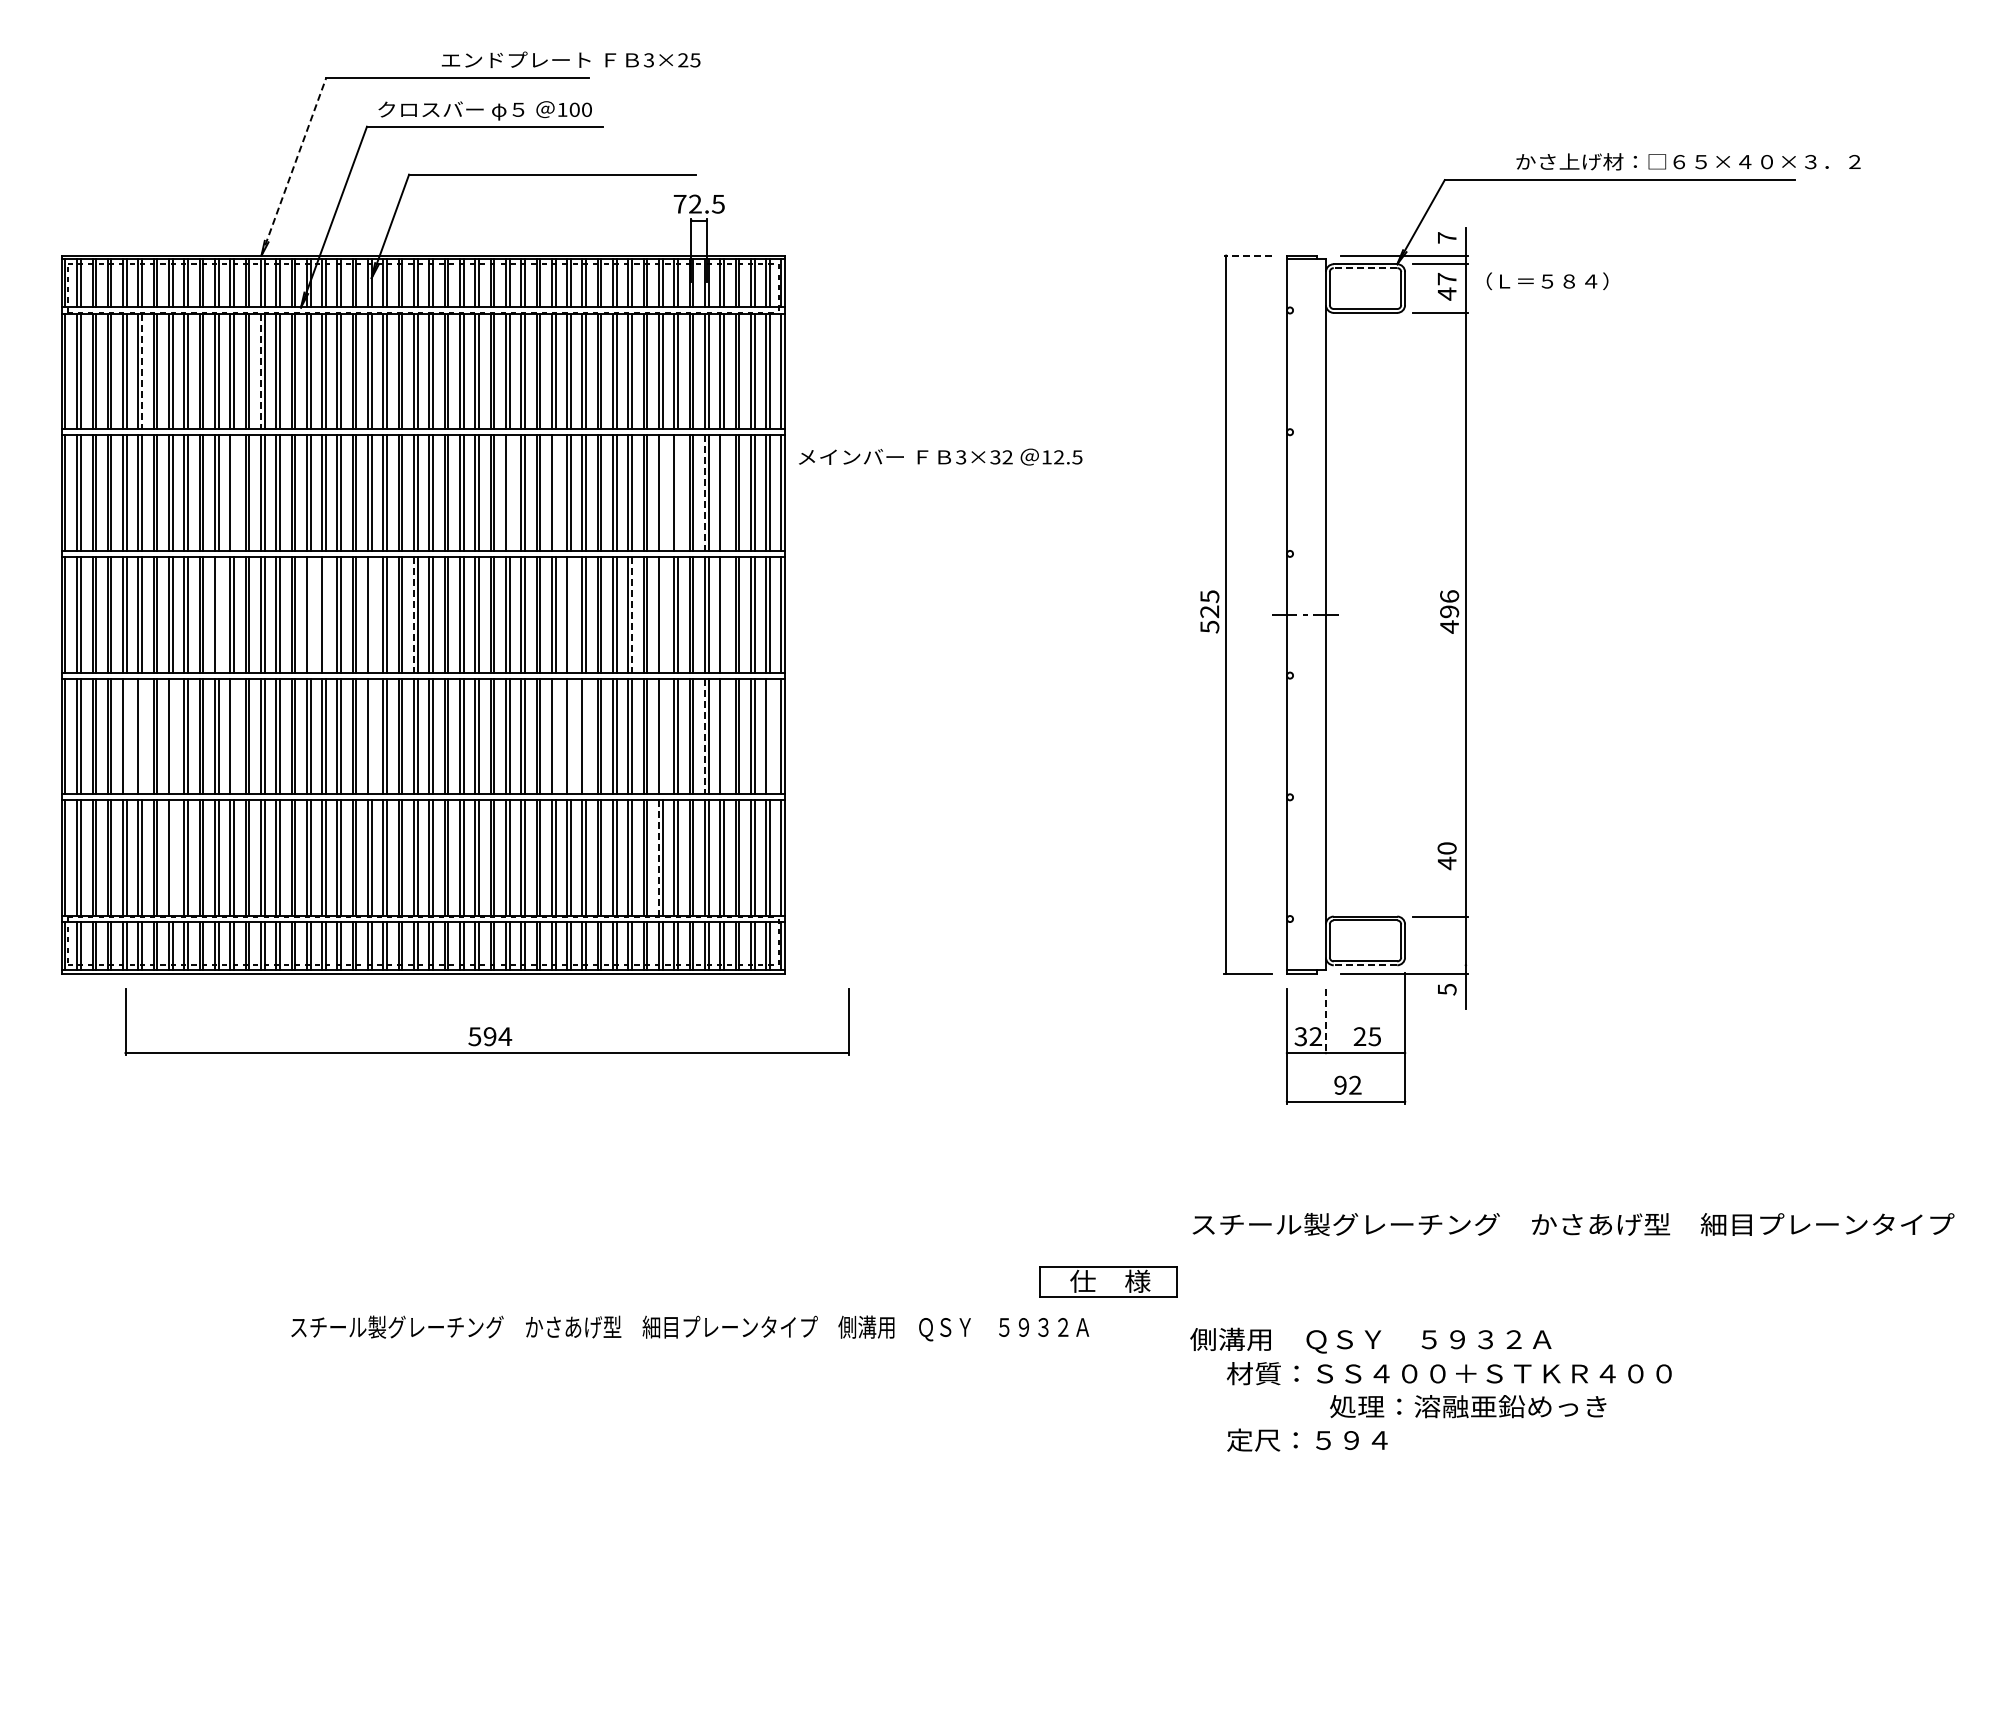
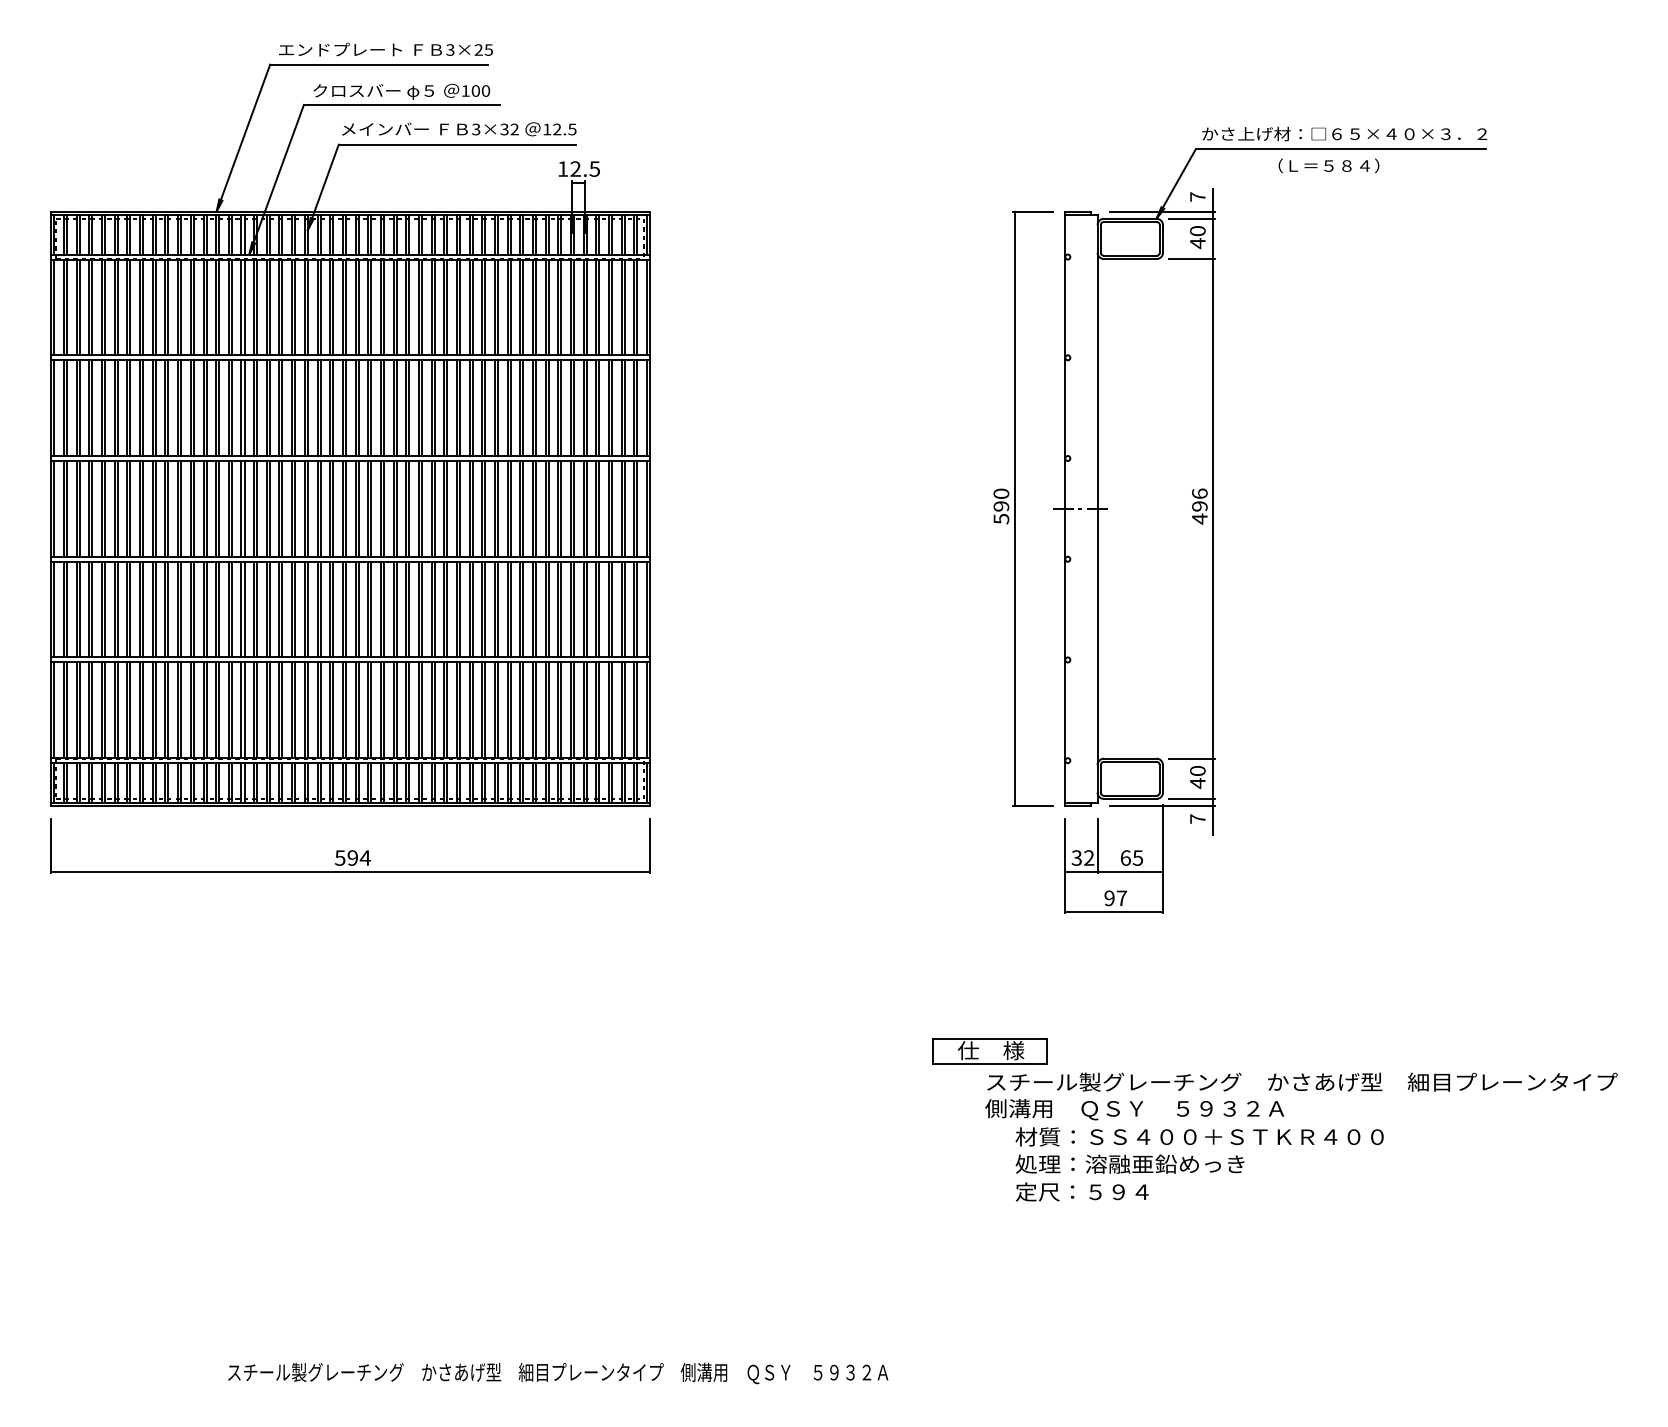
text: (570, 59) -> (385, 49), moved
text: (1688, 161) -> (1344, 133), moved
line: (293, 166) -> (243, 137), dashed -> solid
text: (679, 204) -> (562, 169), 72.5 -> 12.5
line: (1248, 255) -> (1033, 211), dashed -> solid
line: (1365, 268) -> (1130, 222), dashed -> solid
text: (1446, 278) -> (1197, 230), 47 -> 40
text: (1547, 281) -> (1328, 166), moved
line: (142, 371) -> (118, 307), dashed -> solid
line: (260, 371) -> (215, 307), dashed -> solid
text: (940, 456) -> (459, 128), moved
line: (233, 492) -> (193, 407), added
line: (509, 492) -> (421, 407), added
line: (555, 492) -> (459, 407), added
line: (662, 492) -> (548, 407), added
line: (677, 492) -> (560, 407), added
line: (723, 492) -> (598, 407), added
line: (704, 493) -> (583, 408), dashed -> solid
text: (1209, 604) -> (1001, 500), 525 -> 590
line: (218, 614) -> (181, 508), added
line: (310, 614) -> (257, 508), added
line: (325, 614) -> (269, 508), added
line: (371, 614) -> (307, 508), added
line: (413, 614) -> (342, 508), dashed -> solid
line: (570, 614) -> (472, 508), added
line: (632, 614) -> (523, 508), dashed -> solid
line: (662, 614) -> (548, 508), added
line: (723, 614) -> (598, 508), added
line: (126, 736) -> (104, 609), added
line: (142, 736) -> (118, 609), added
line: (172, 736) -> (142, 609), added
line: (233, 736) -> (193, 609), added
line: (371, 736) -> (307, 609), added
line: (555, 736) -> (459, 609), added
line: (570, 736) -> (472, 609), added
line: (586, 736) -> (485, 609), added
line: (662, 736) -> (548, 609), added
line: (704, 736) -> (583, 609), dashed -> solid
line: (723, 736) -> (598, 609), added
line: (769, 736) -> (637, 609), added
text: (1446, 856) -> (1197, 777), moved
line: (172, 857) -> (142, 709), added
line: (658, 858) -> (545, 710), dashed -> solid
line: (1365, 965) -> (1130, 799), dashed -> solid
line: (1439, 965) -> (1191, 799), added
text: (1447, 989) -> (1198, 819), 5 -> 7
line: (1325, 1021) -> (1097, 845), dashed -> solid
part: (487, 1027) -> (350, 850), moved
text: (1359, 1036) -> (1125, 857), 25 -> 65
text: (1355, 1084) -> (1122, 897), 92 -> 97
text: (1573, 1224) -> (1302, 1082), moved
part: (1108, 1281) -> (989, 1050), moved
text: (690, 1328) -> (558, 1373), moved
text: (1468, 1406) -> (1130, 1164), moved

